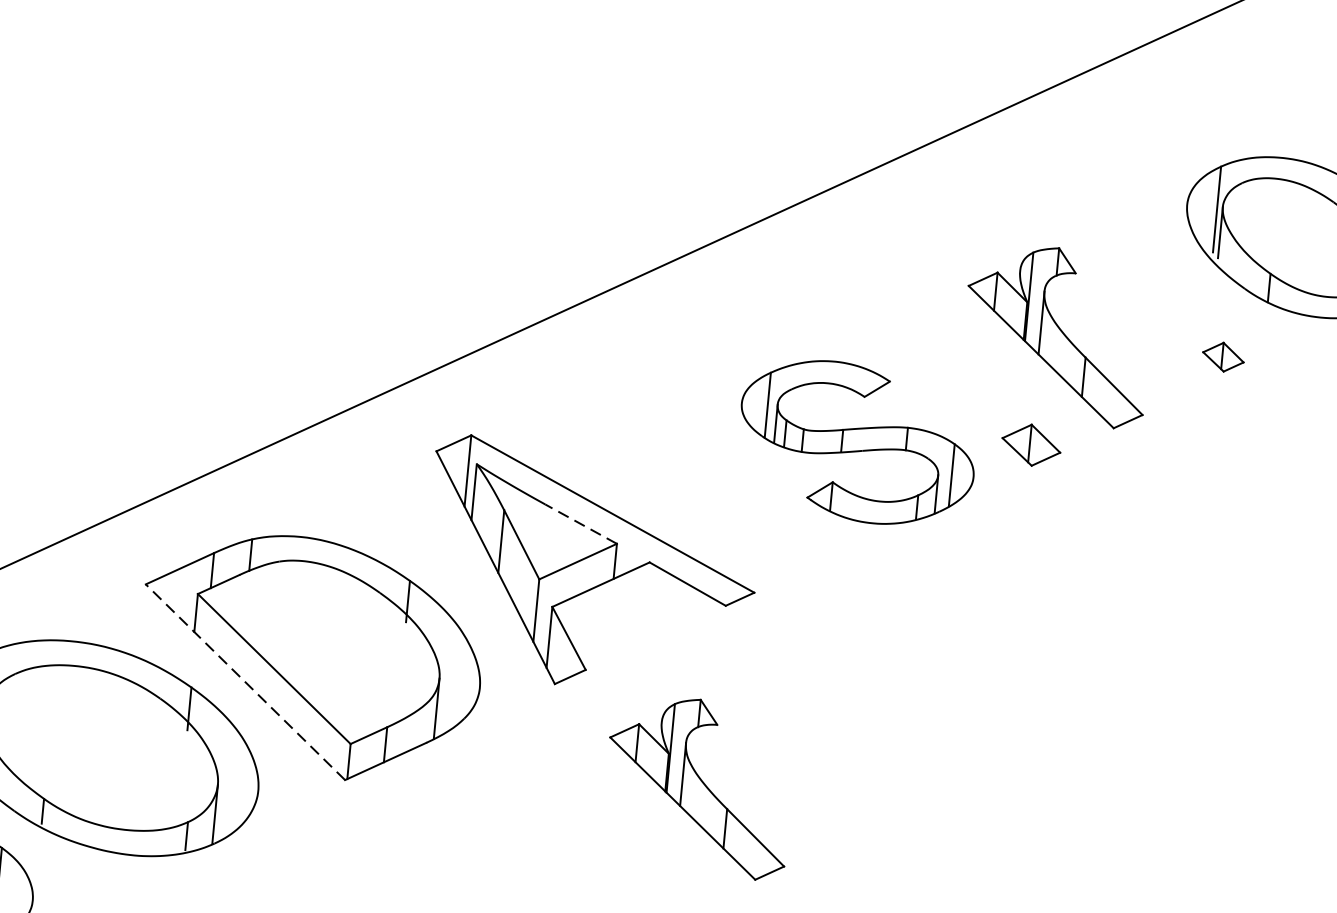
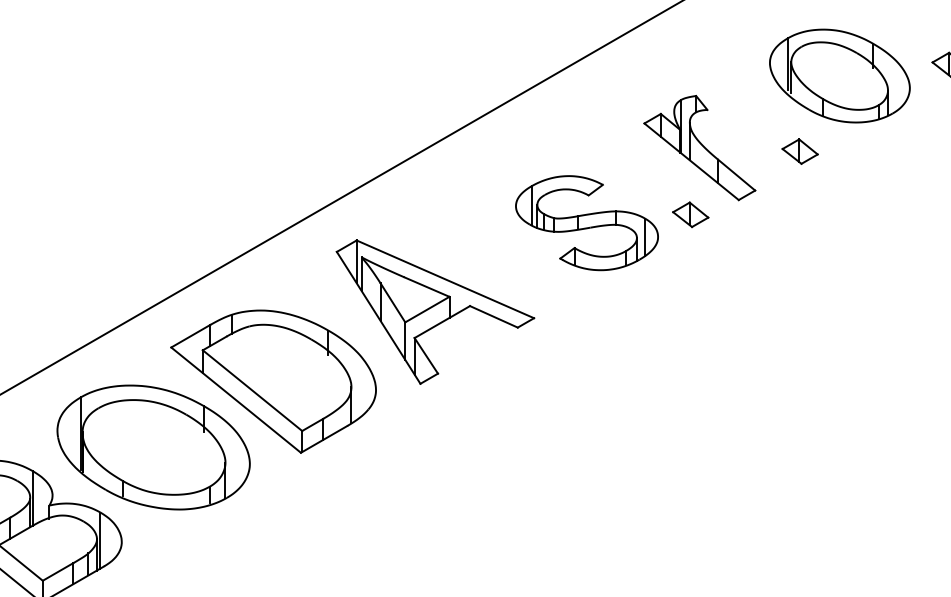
part: (1222, 356) -> (799, 151), size x1.43
line: (580, 523) -> (426, 286), dashed -> solid
line: (246, 682) -> (236, 400), dashed -> solid
part: (698, 787) -> (511, 437), removed

